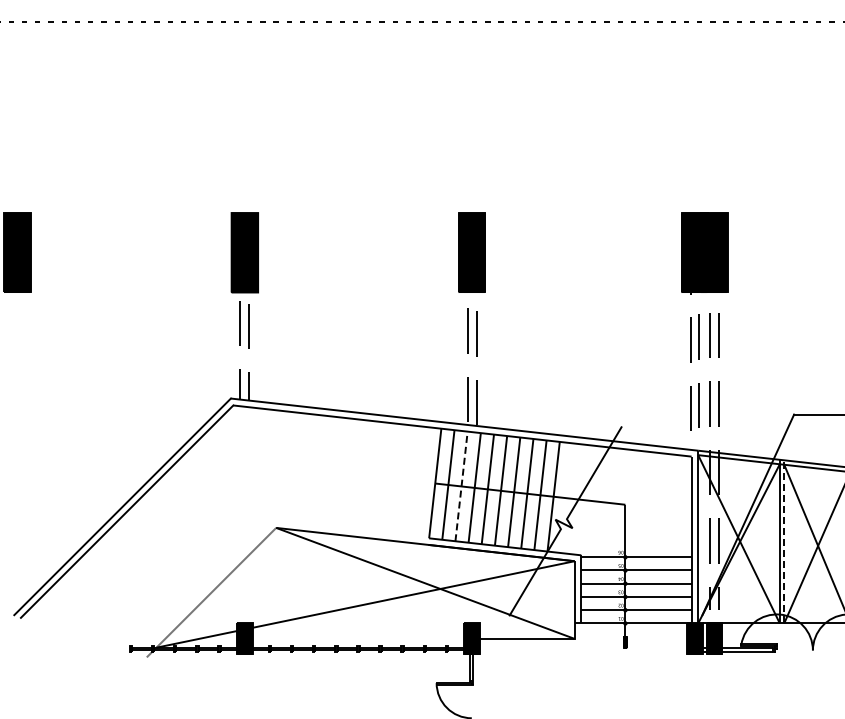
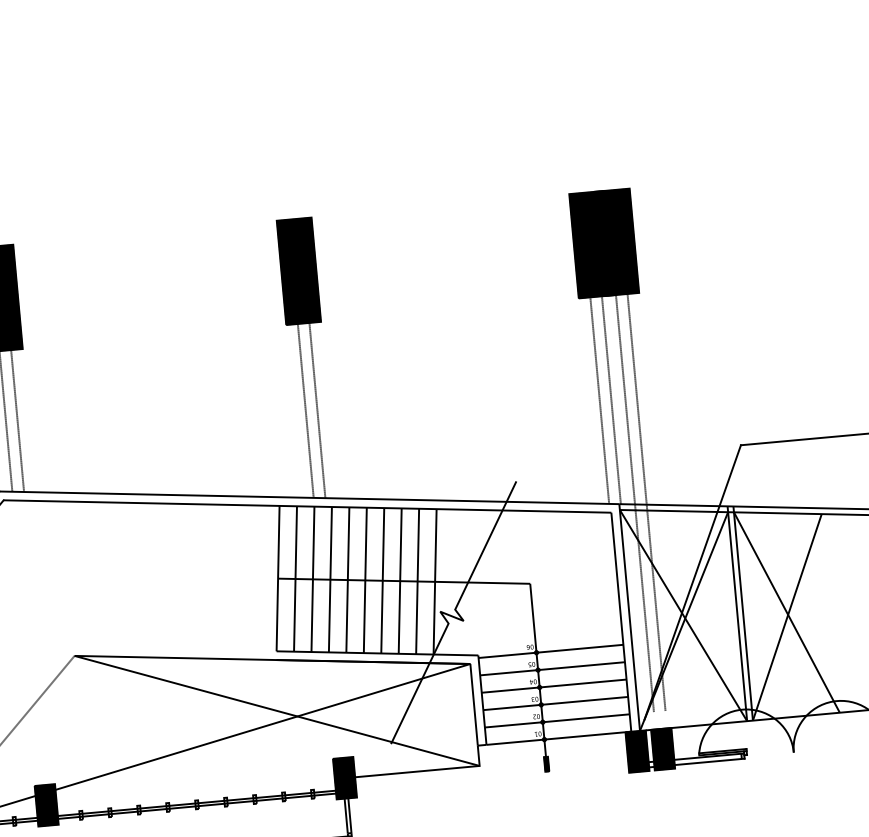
line: (461, 485) -> (312, 578), dashed -> solid
line: (784, 541) -> (743, 613), dashed -> solid

